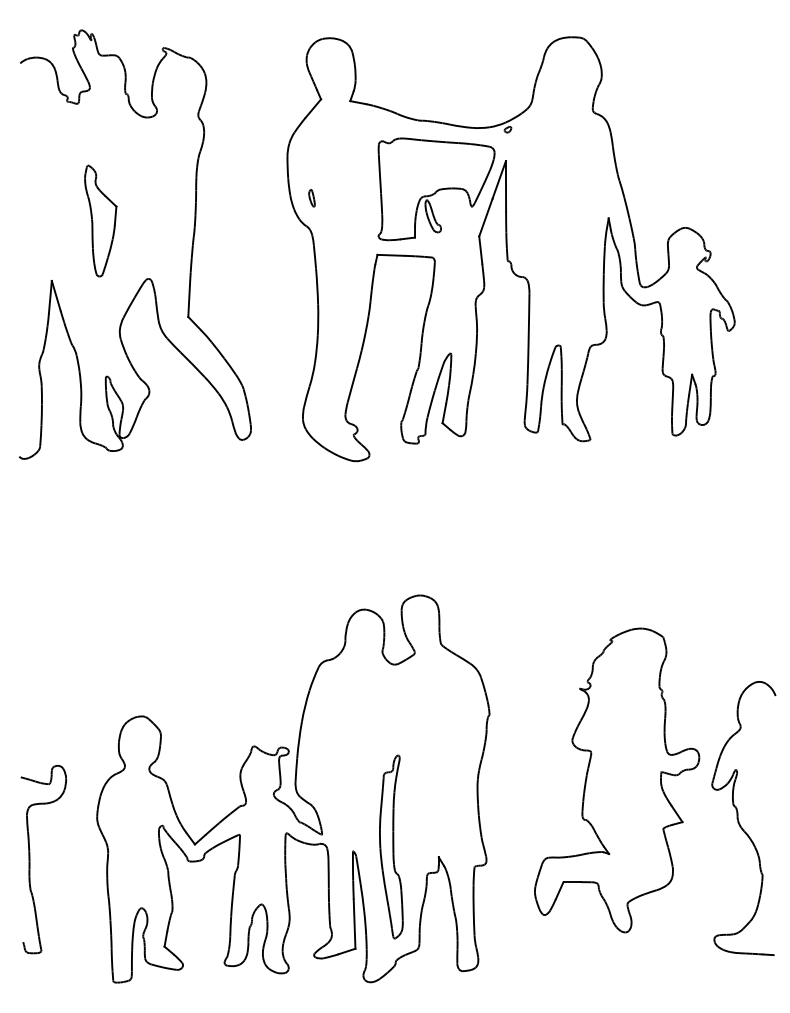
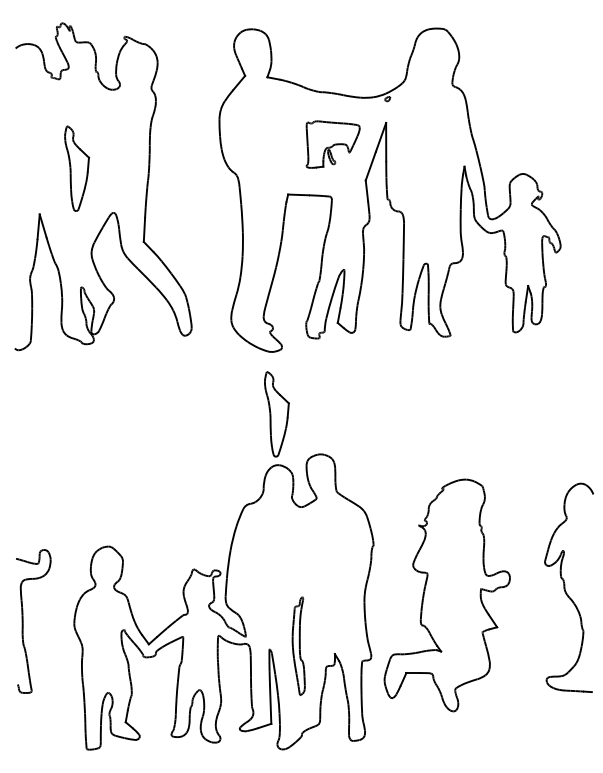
part: (436, 189) -> (333, 144), size x0.6
part: (311, 198) -> (237, 151), removed
part: (362, 542) -> (276, 413), added
part: (617, 780) -> (447, 595), moved
part: (743, 818) -> (568, 587), moved
part: (391, 846) -> (298, 645), size x0.7
part: (30, 859) -> (23, 621), moved

